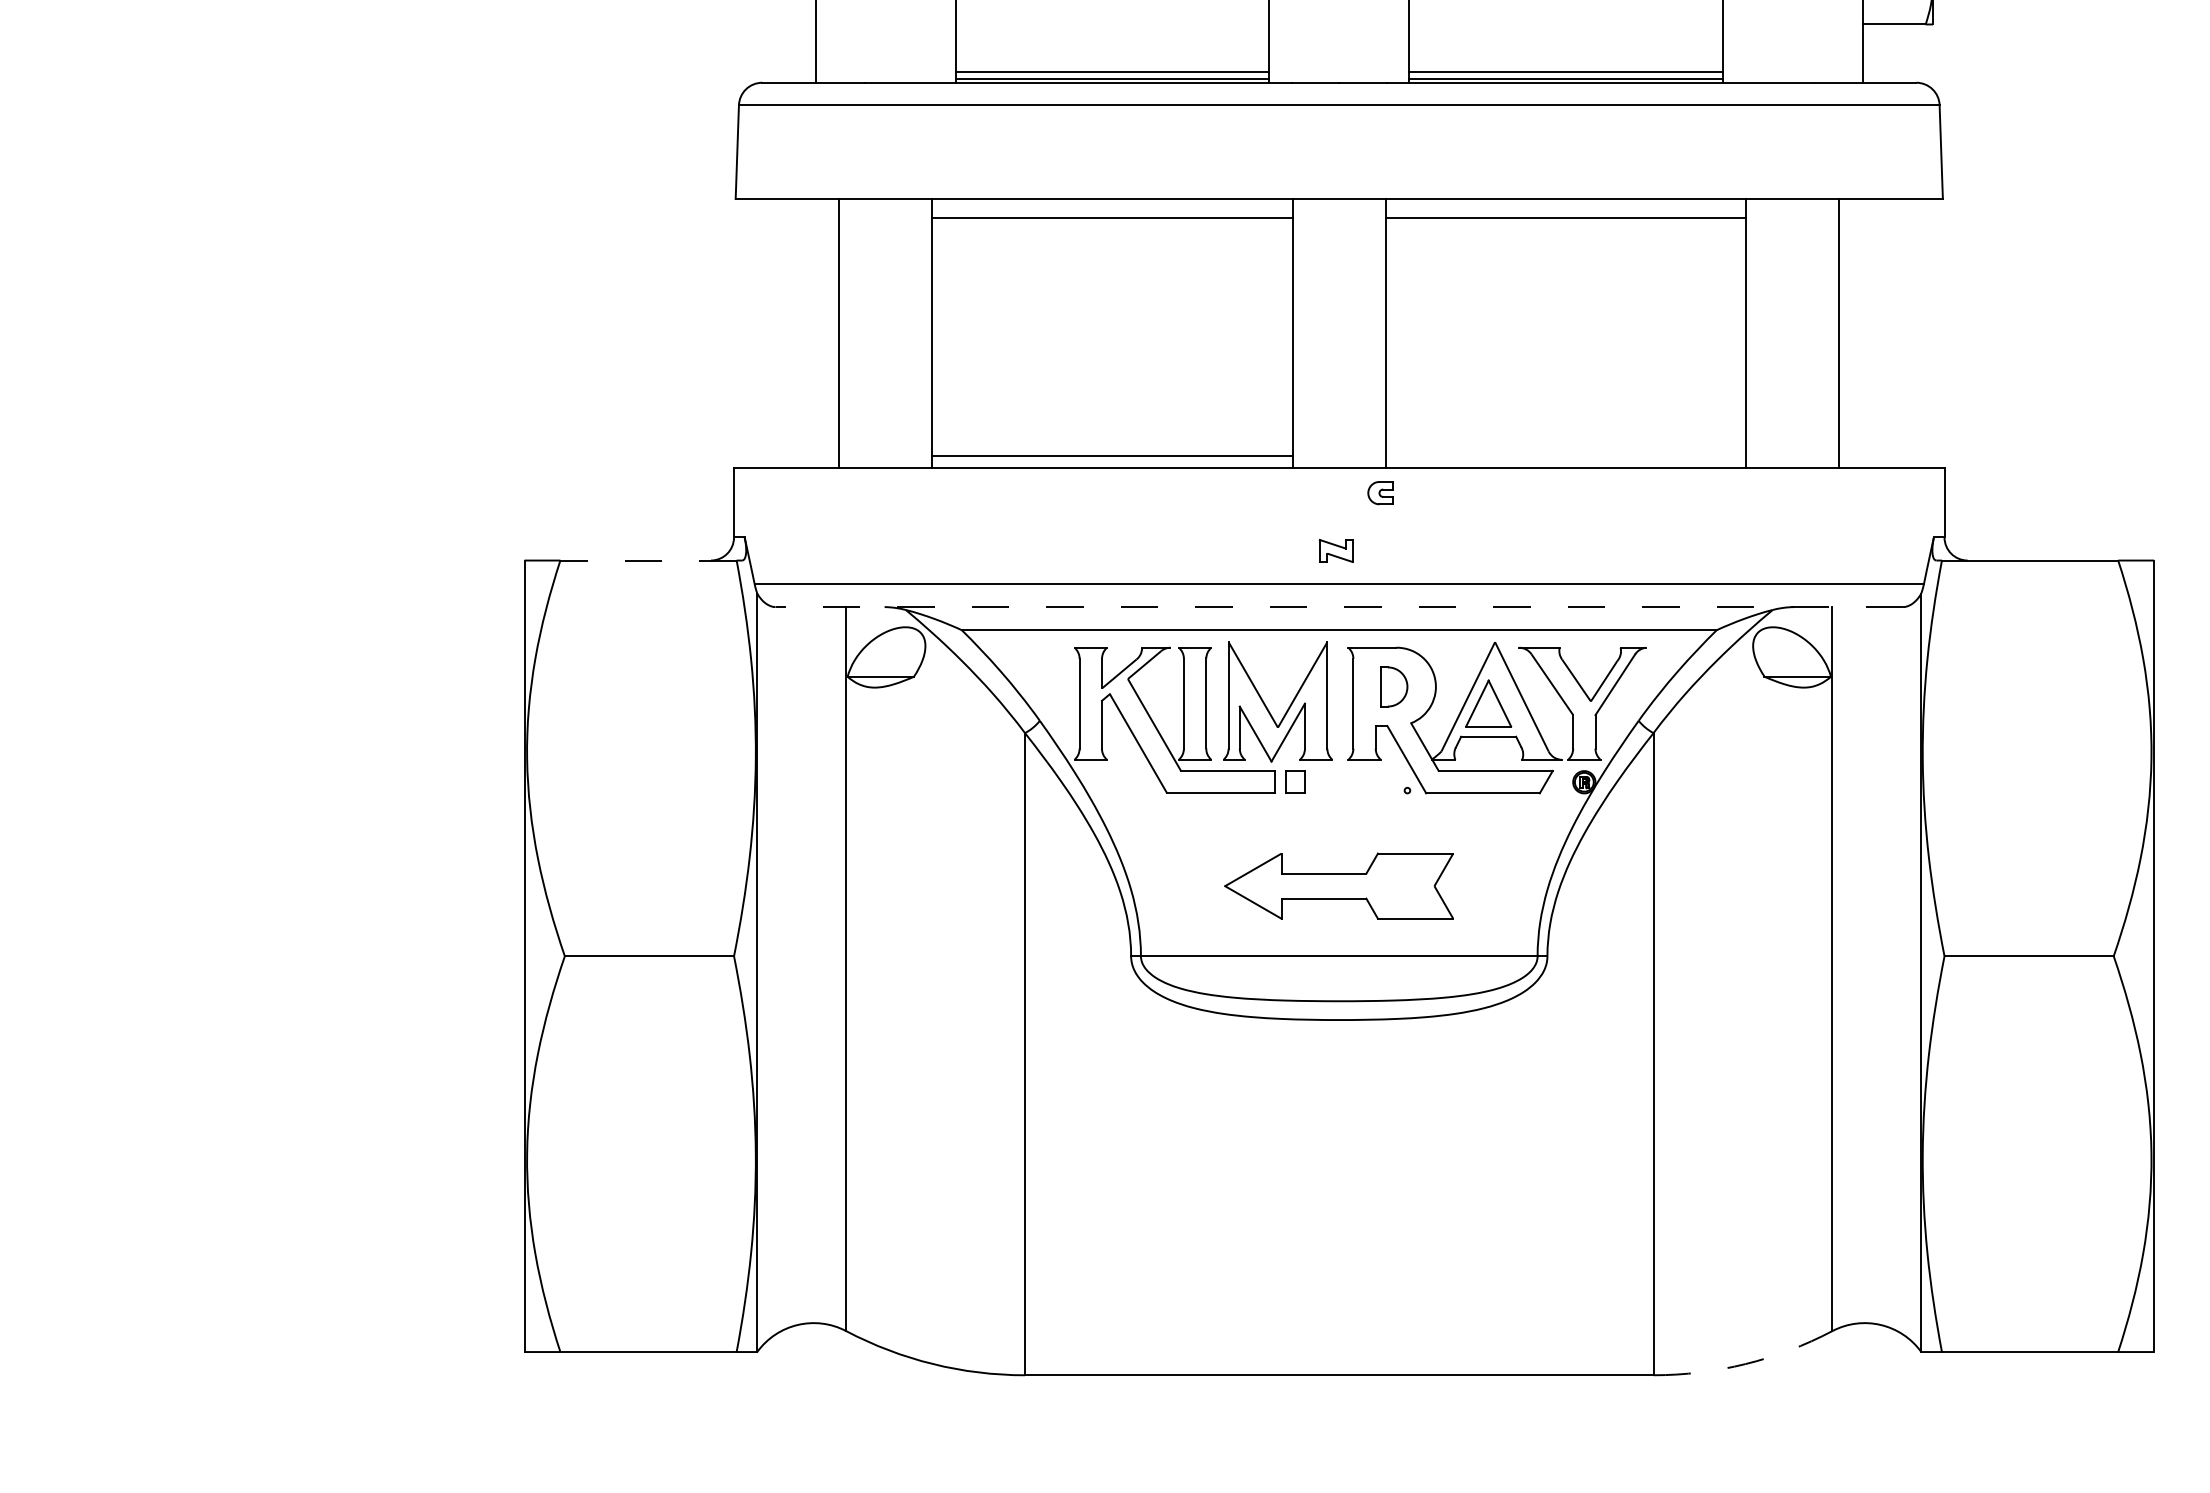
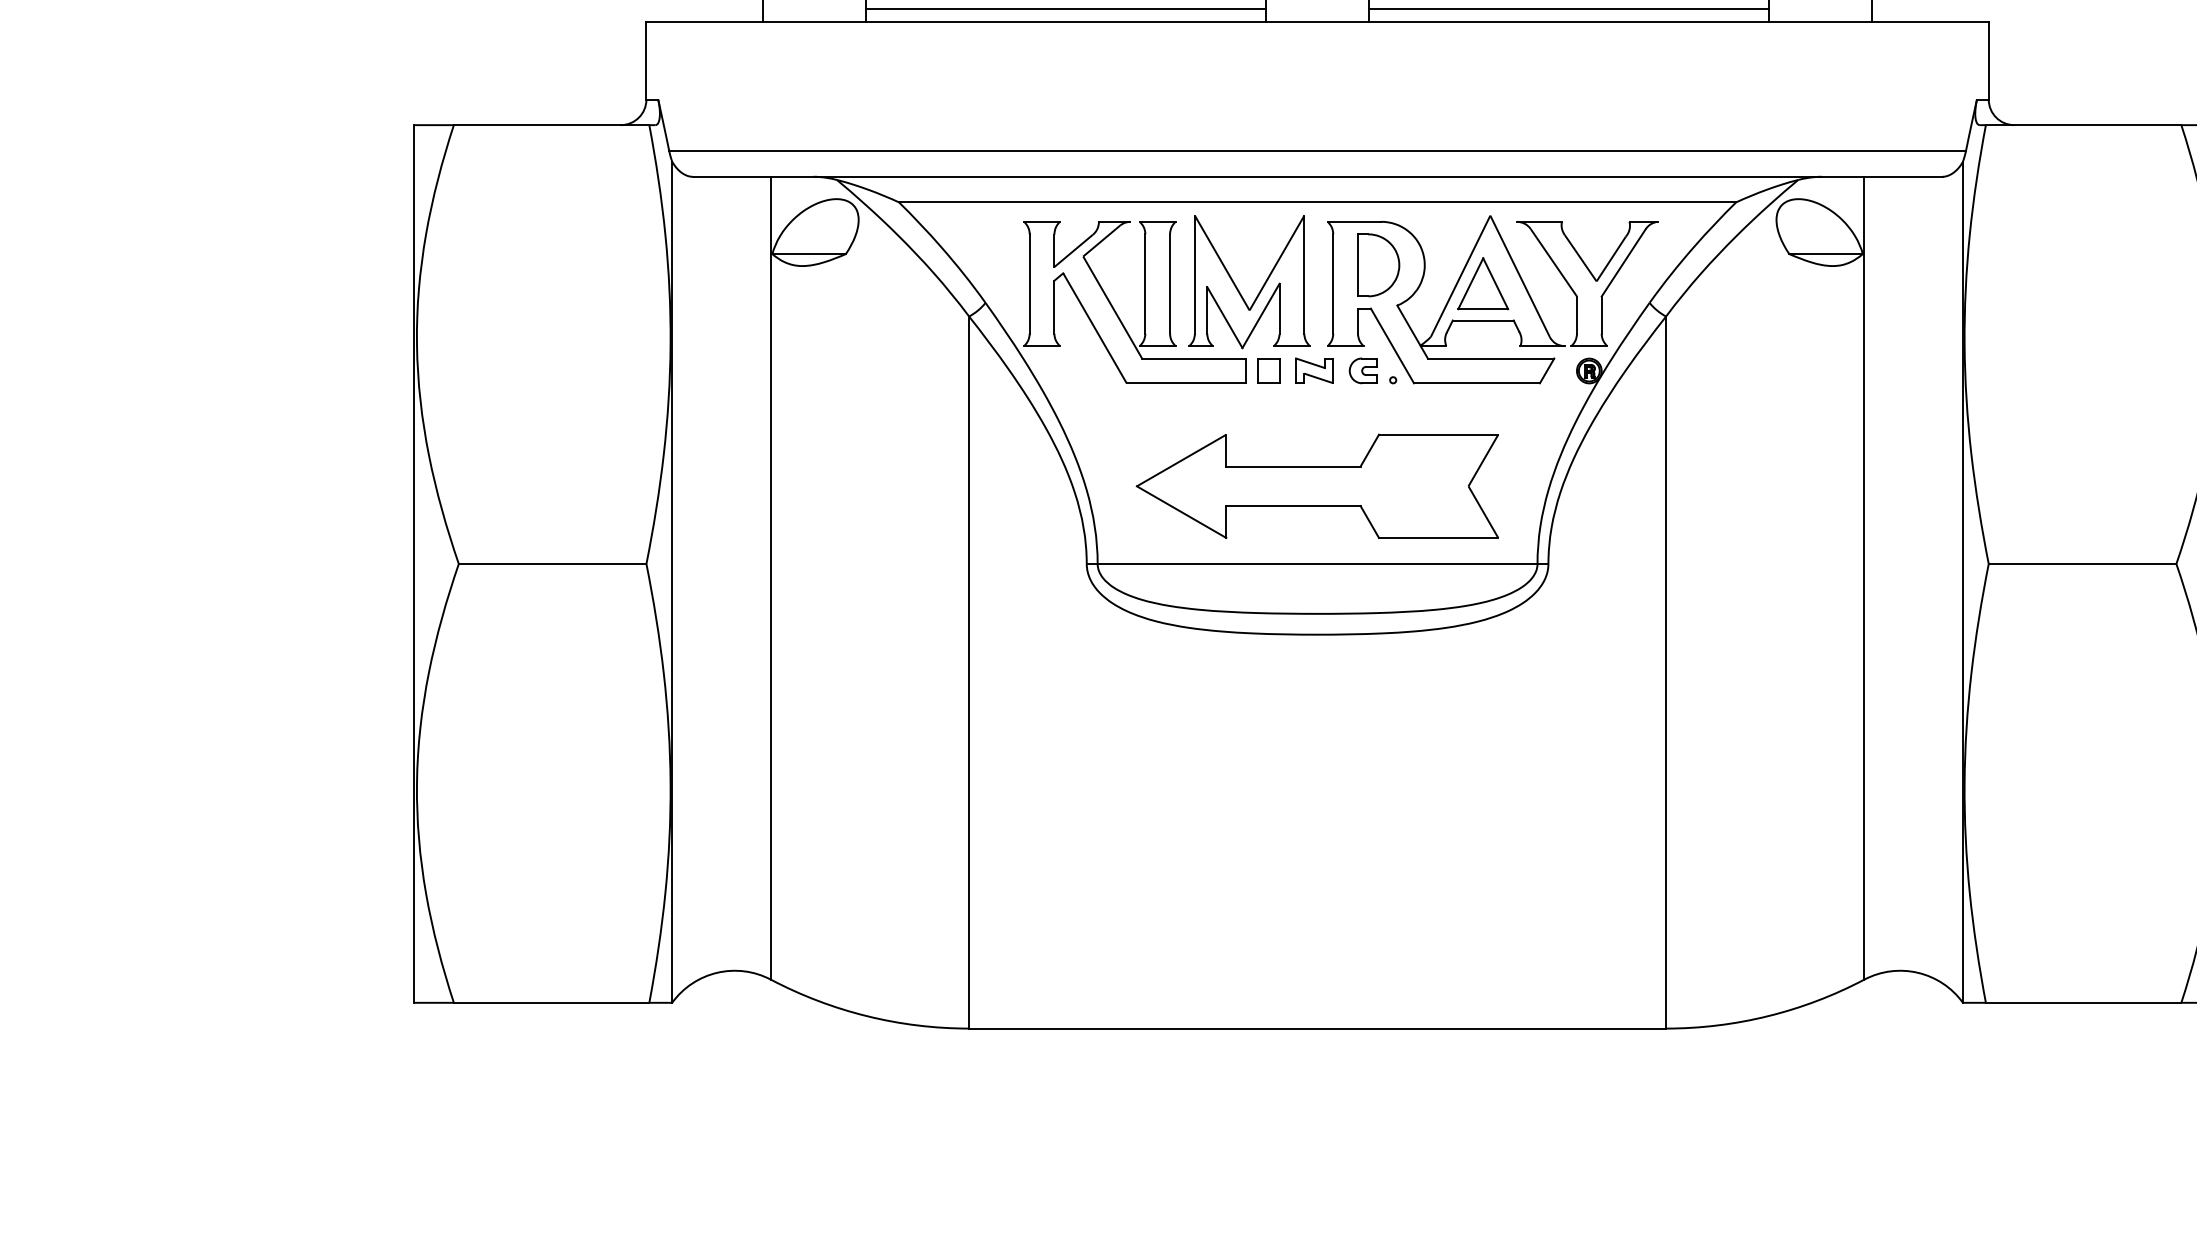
line: (1565, 455) -> (1568, 8), added
part: (1380, 493) -> (1363, 371), moved
part: (1335, 550) -> (1313, 370), moved
line: (648, 560) -> (551, 125), dashed -> solid
line: (1339, 607) -> (1317, 177), dashed -> solid
part: (1394, 686) -> (1378, 264), size x1.43
part: (1338, 885) -> (1316, 485), size x1.43
arc: (1745, 1364) -> (1768, 1016), dashed -> solid

